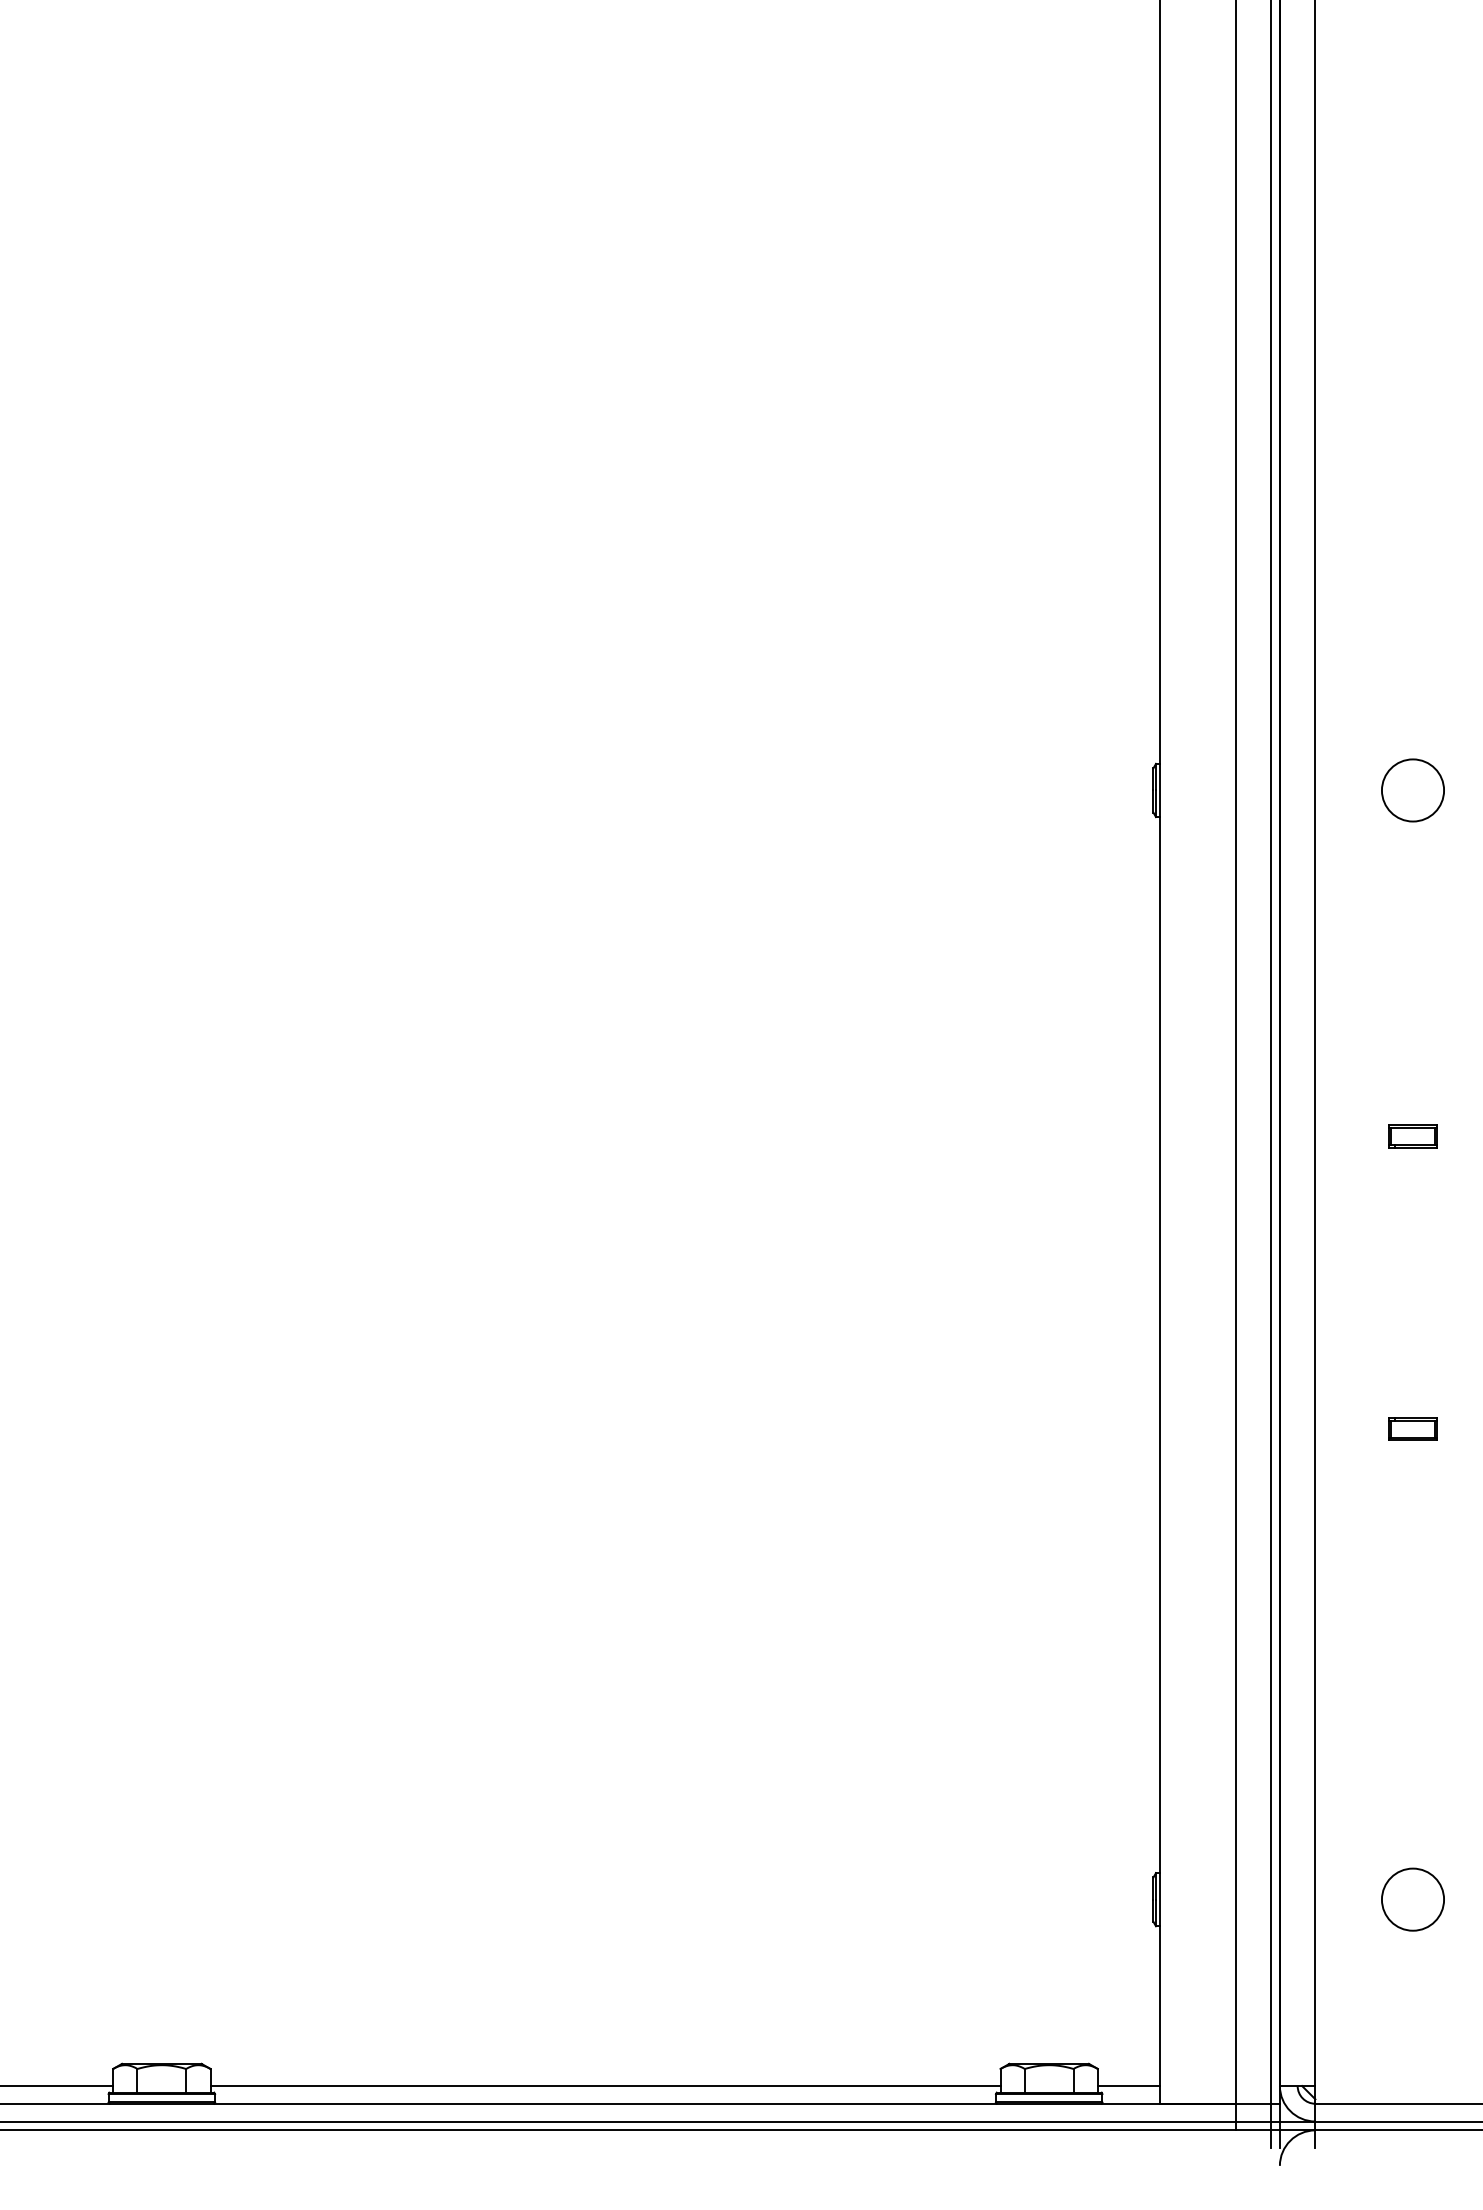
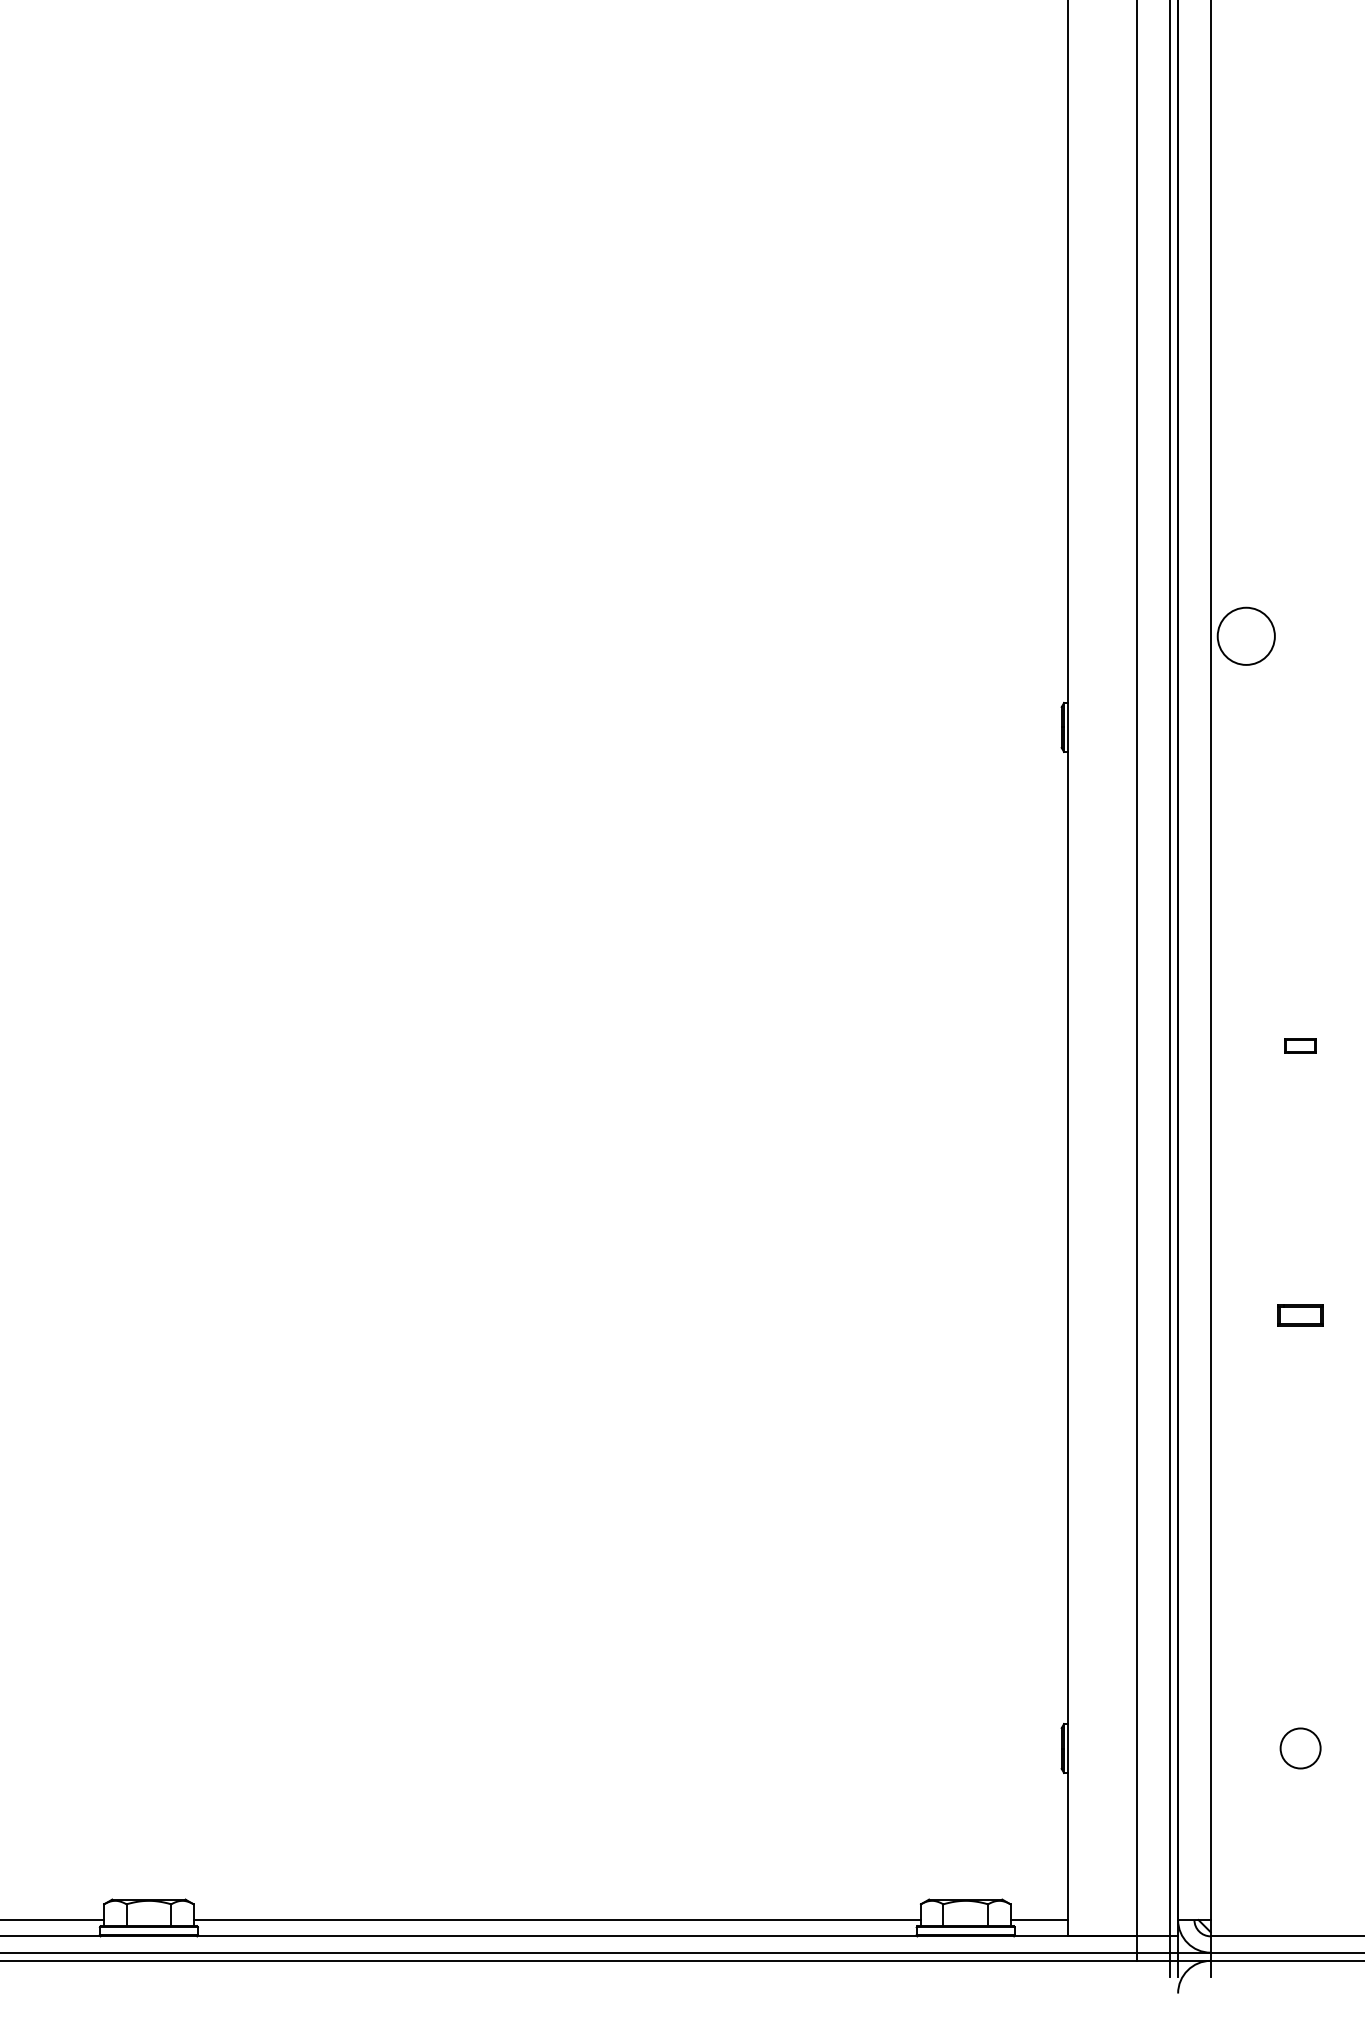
circle: (1412, 790) -> (1245, 636), moved
part: (1412, 1136) -> (1300, 1045), size x0.7
circle: (1412, 1899) -> (1300, 1748), size x0.7

